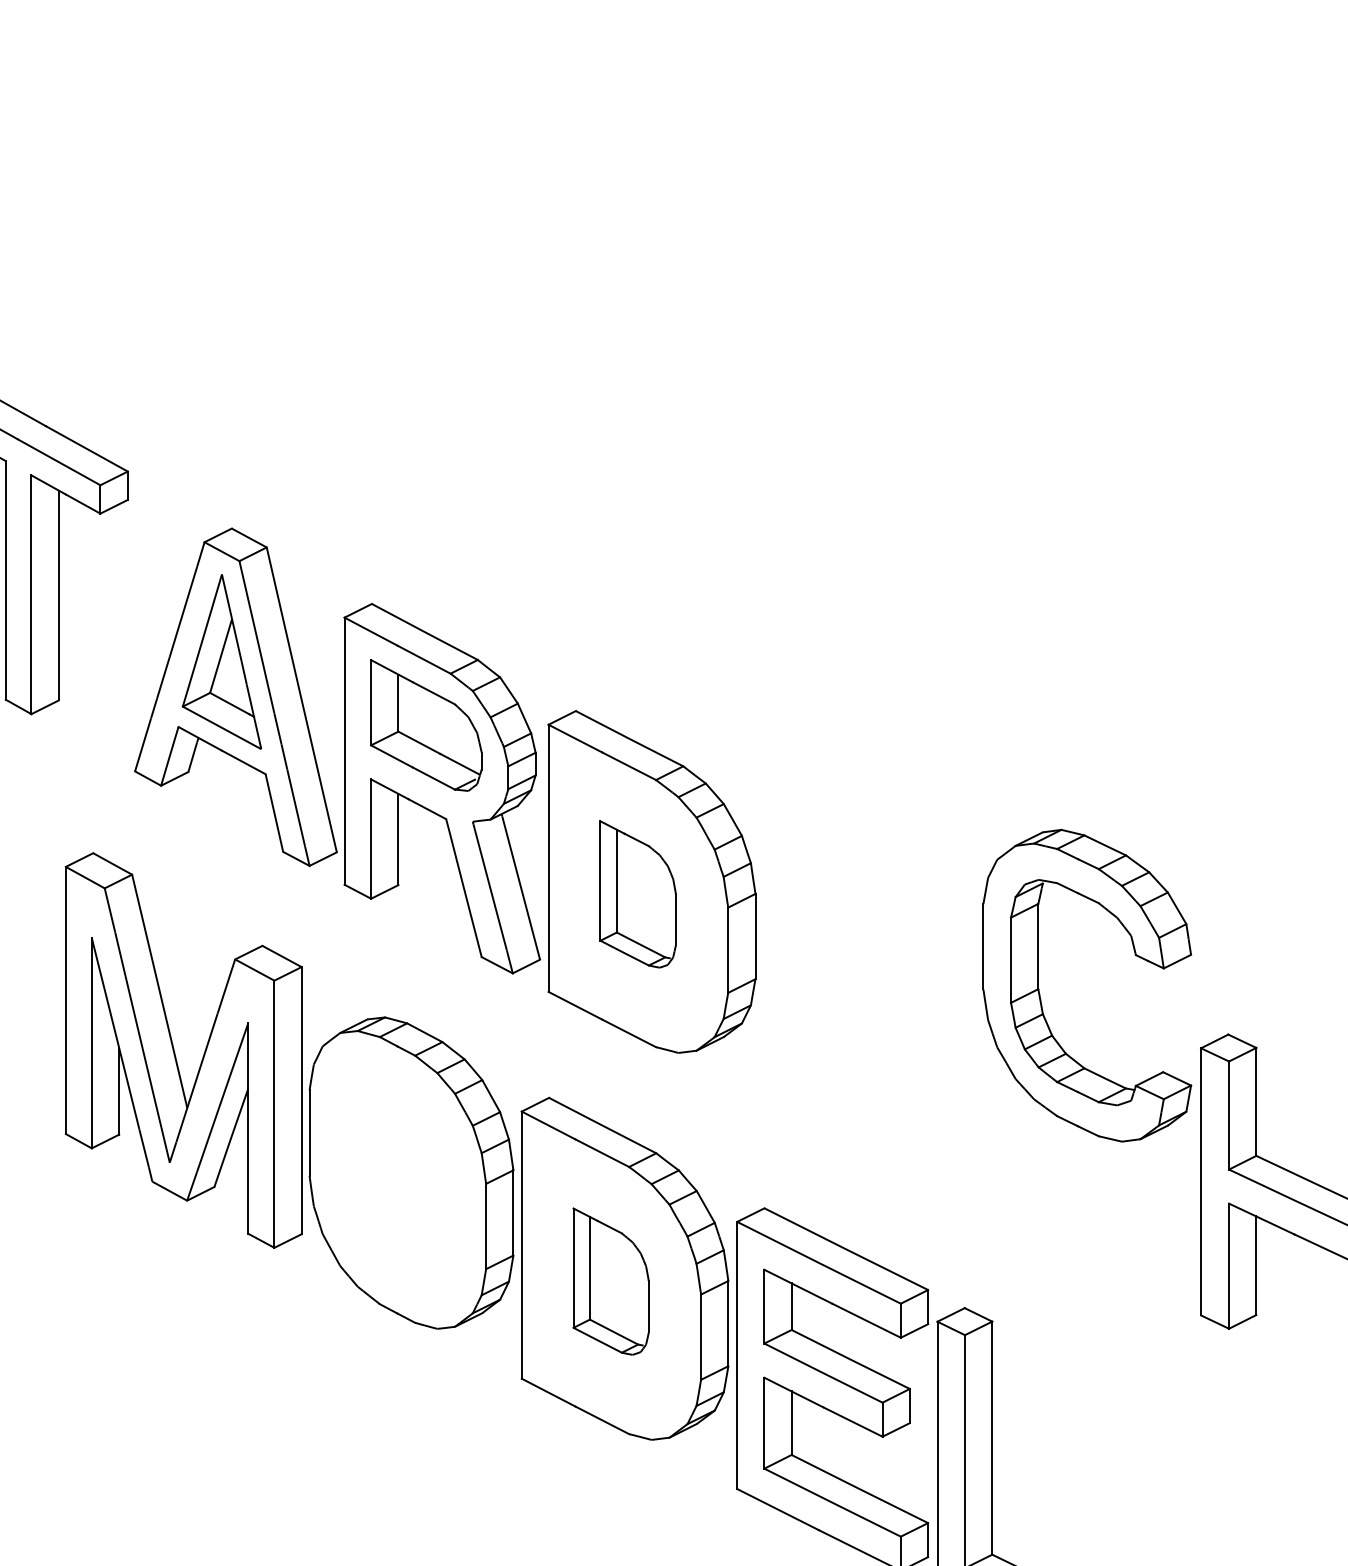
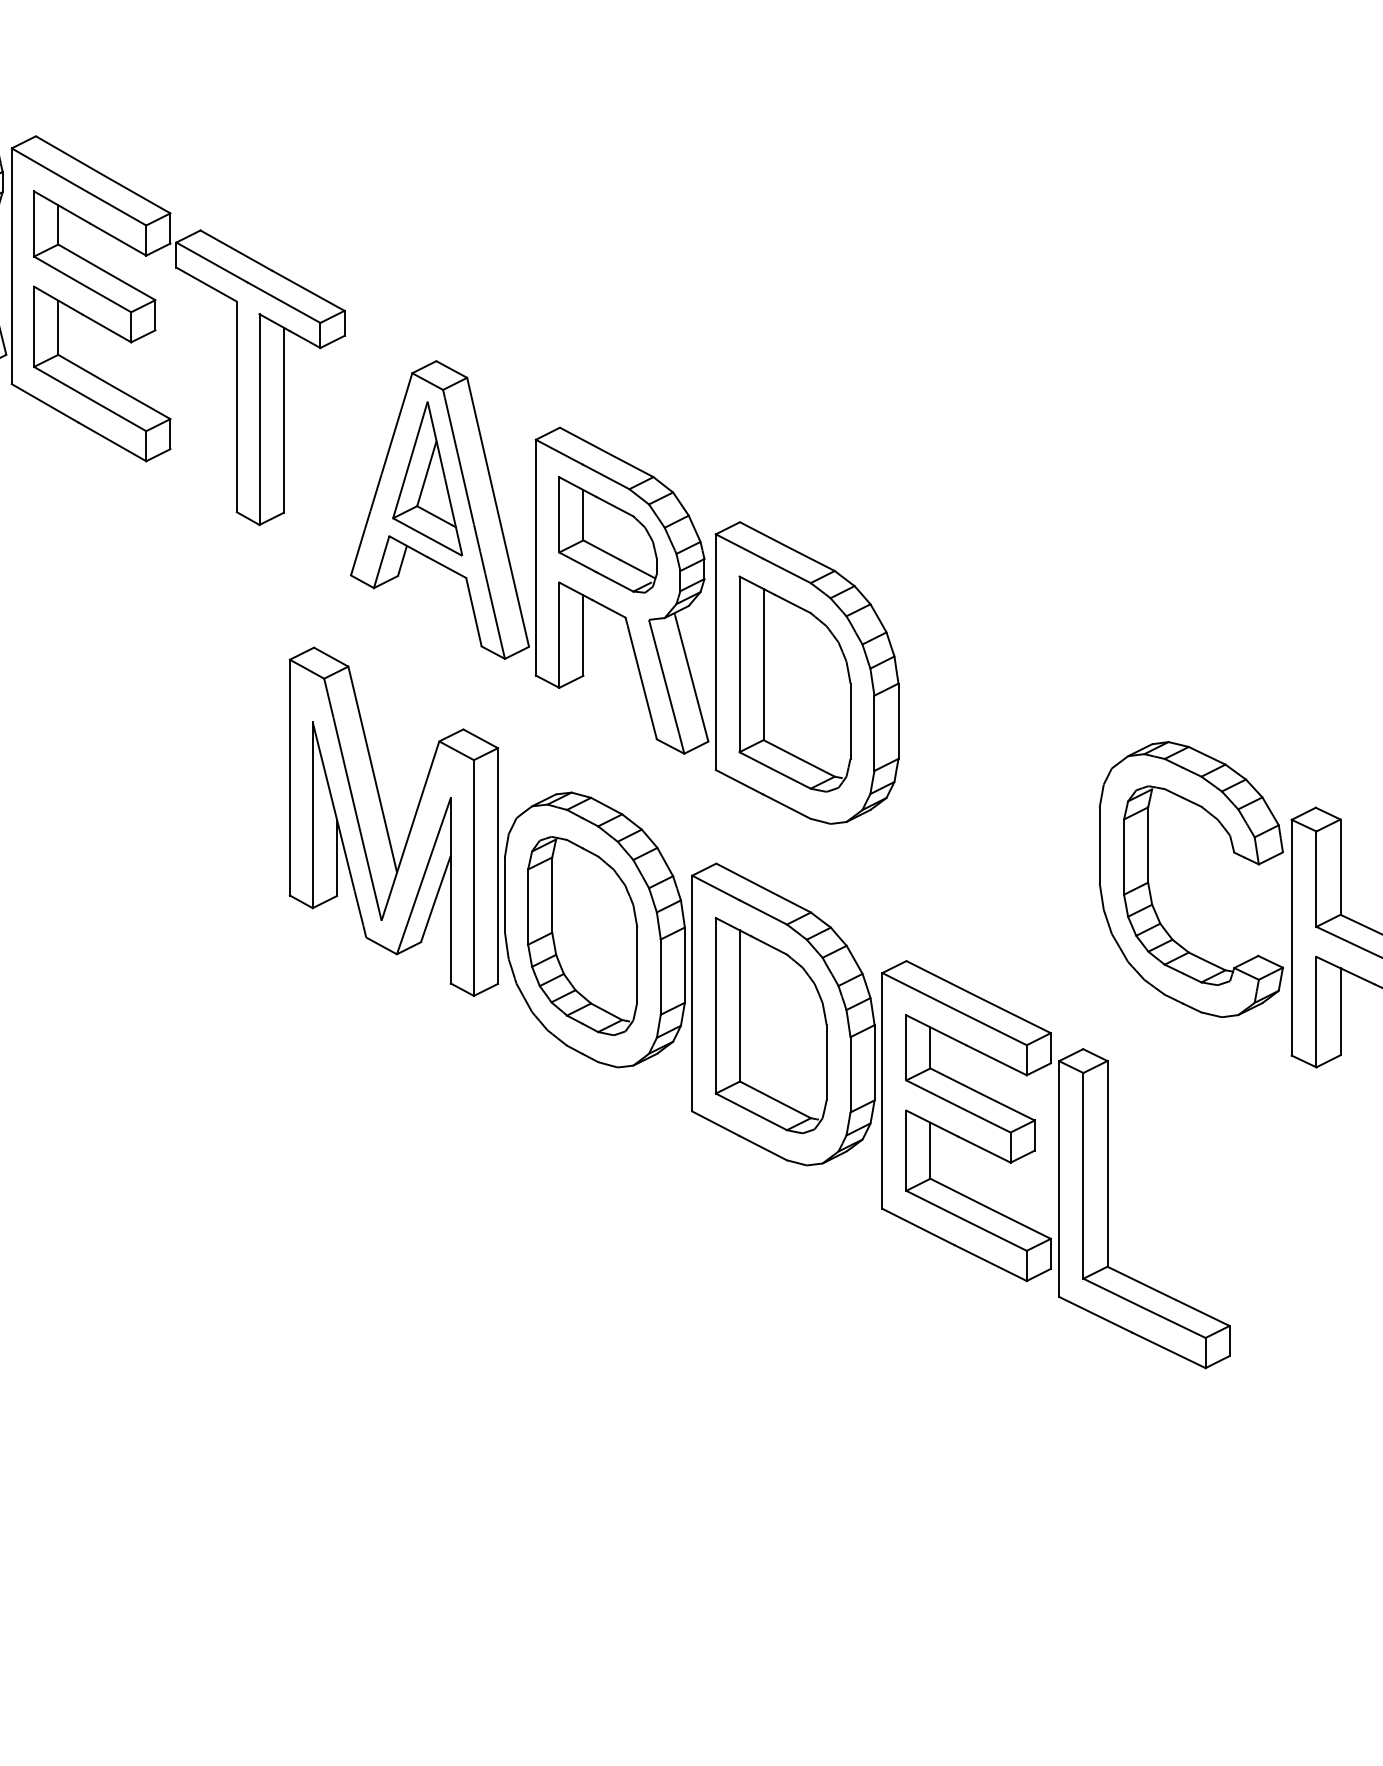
part: (637, 893) -> (794, 683), size x1.67
part: (1041, 995) -> (1150, 888), moved
part: (397, 1180) -> (582, 936), added
part: (610, 1281) -> (770, 1025), size x1.67

